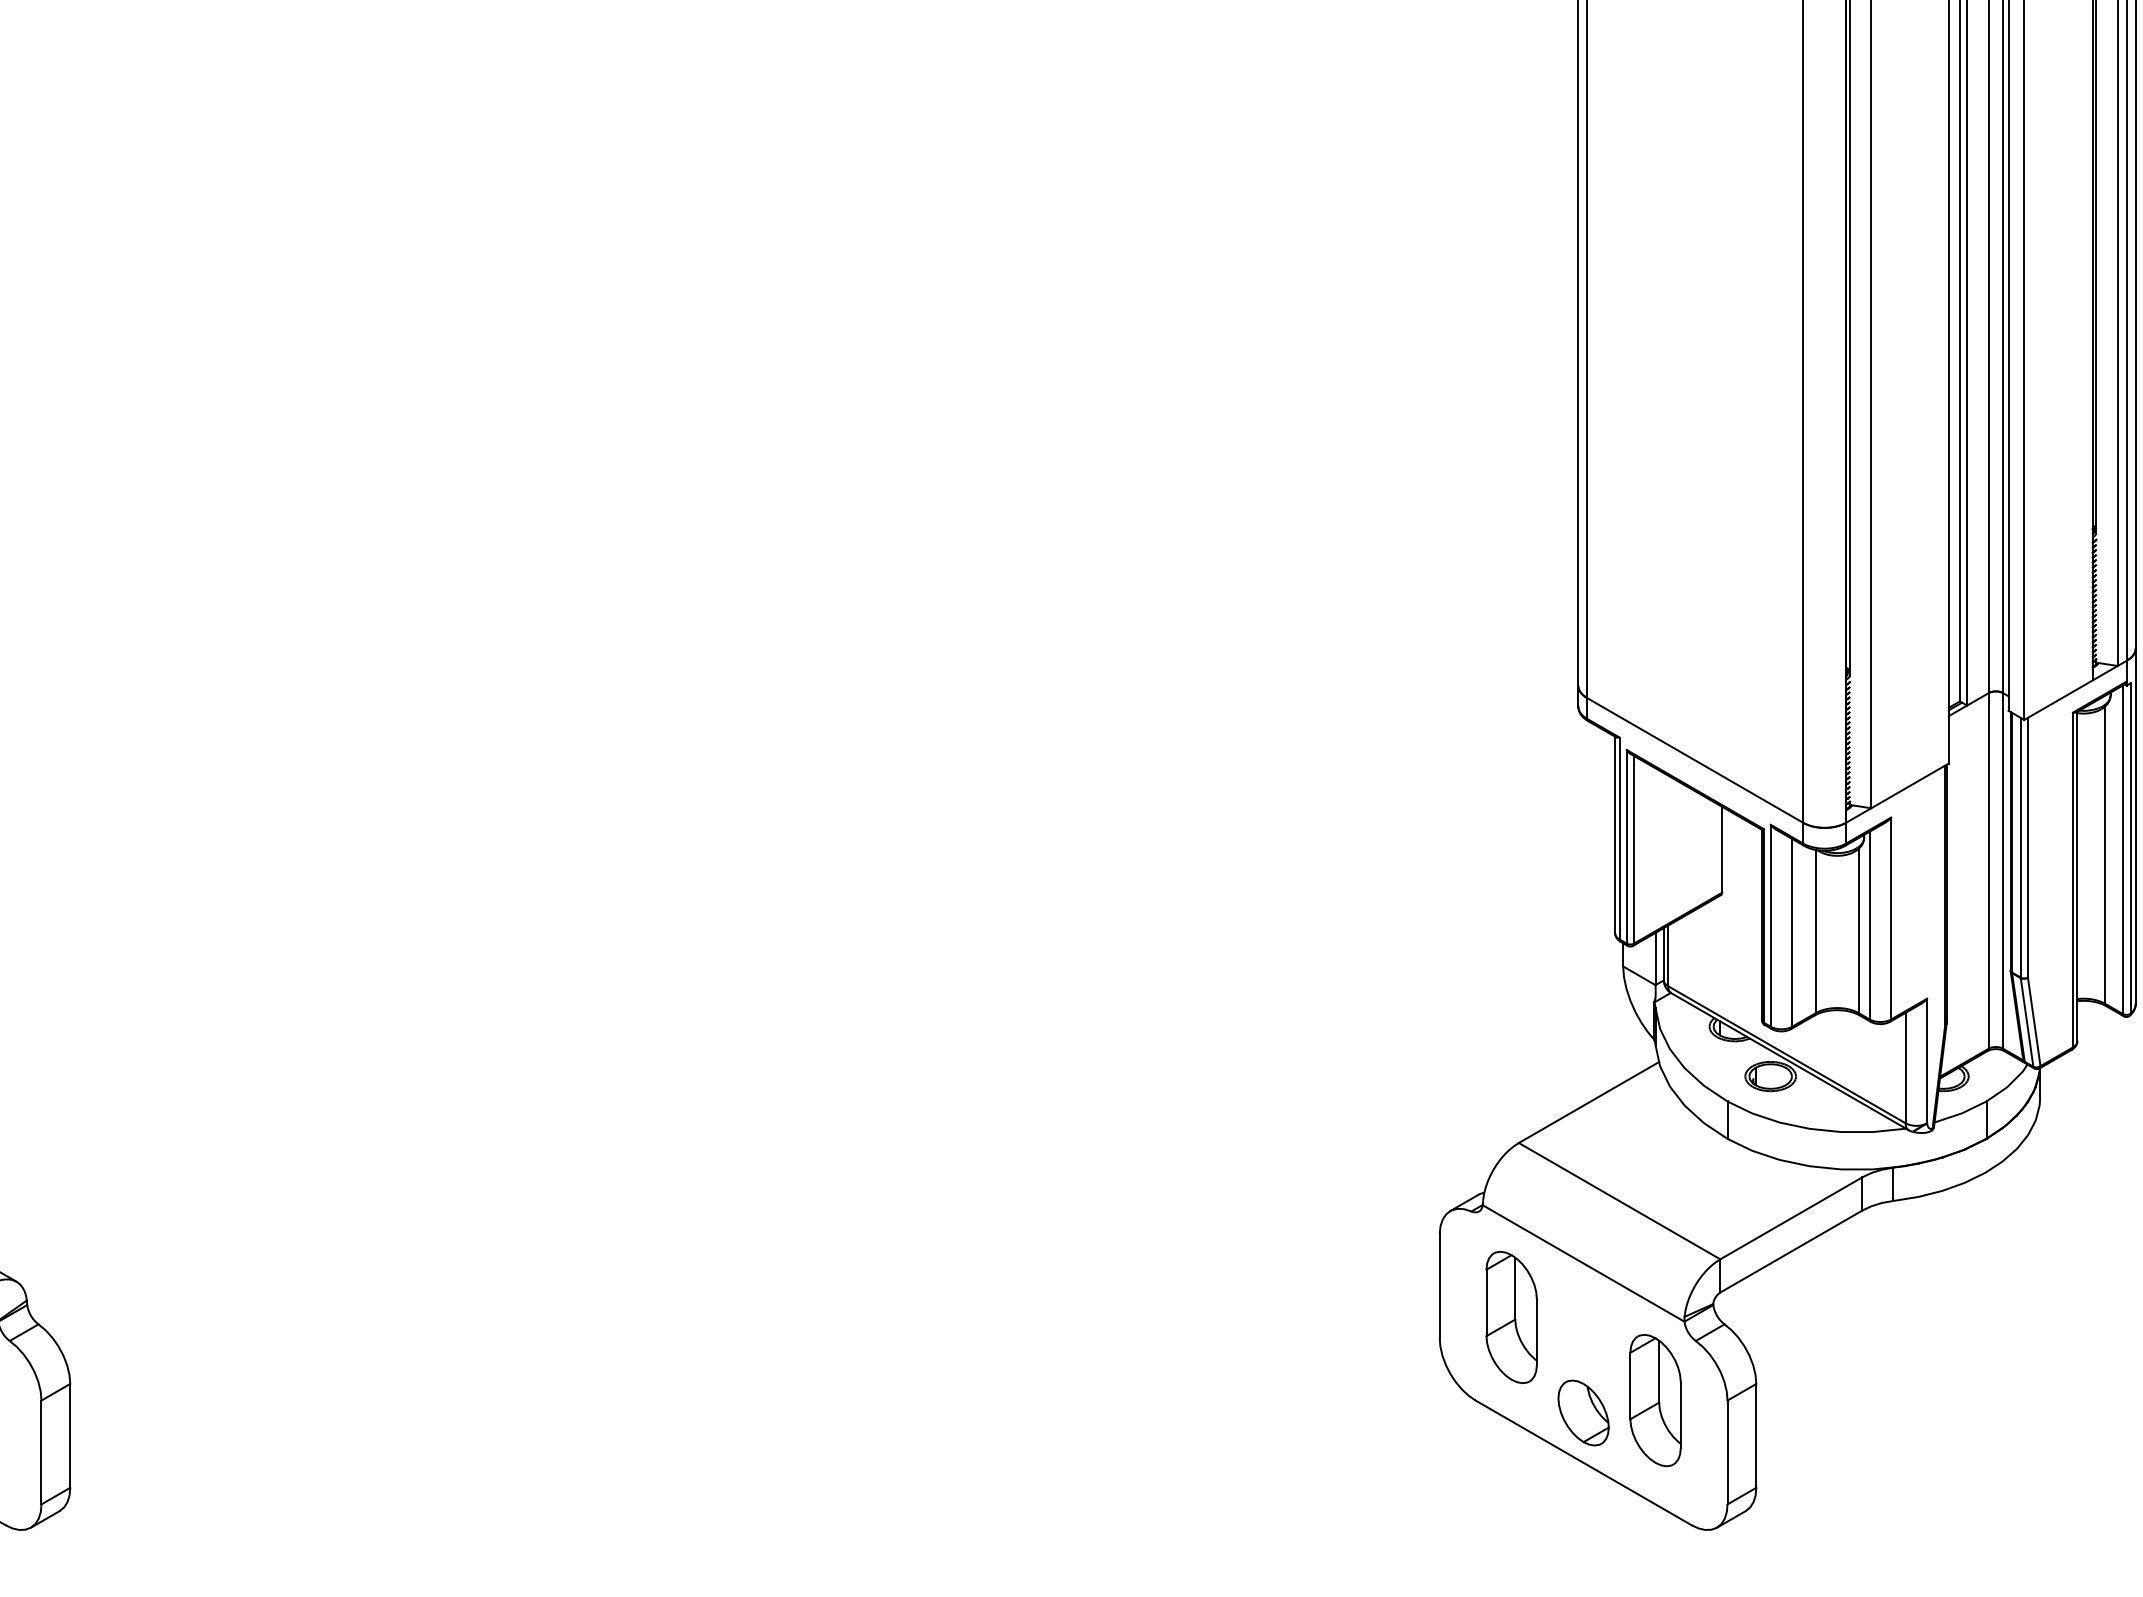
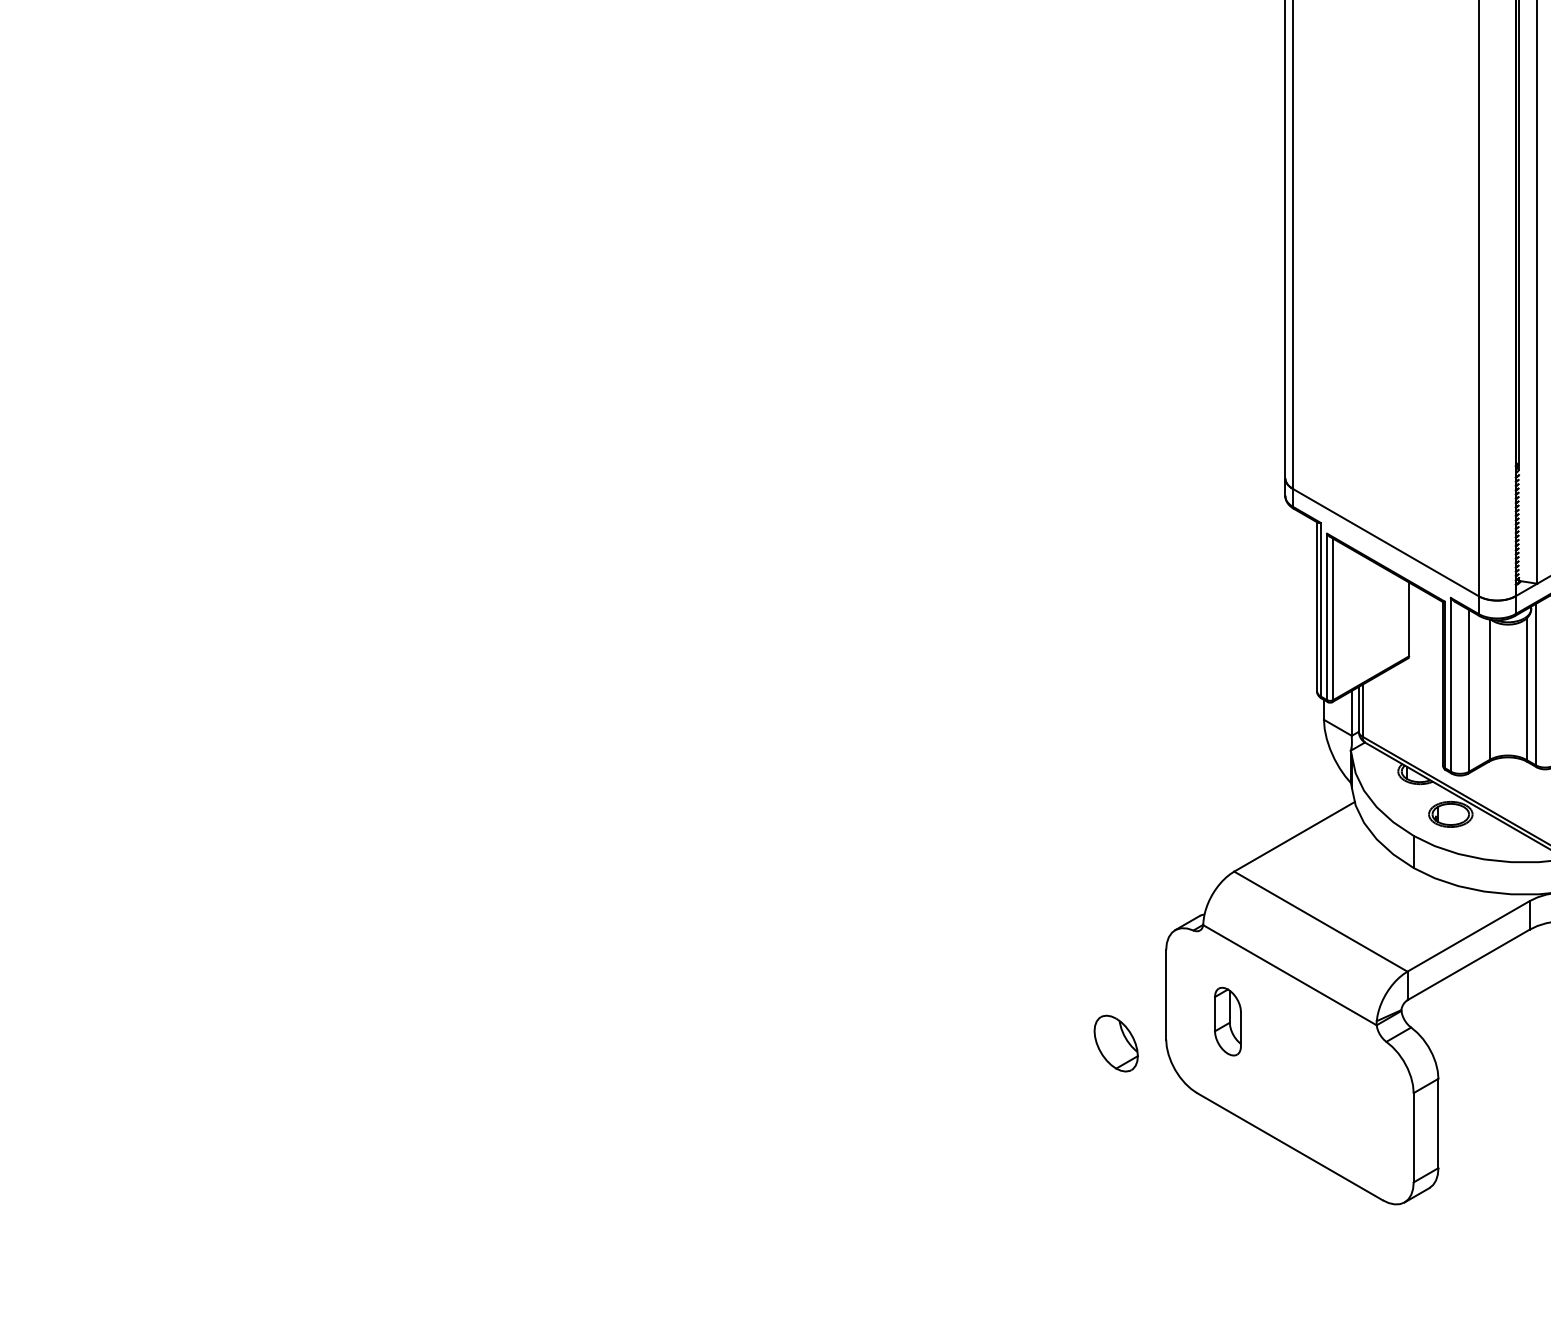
part: (1511, 1317) -> (1227, 1021), size x0.6
part: (1655, 1400) -> (1351, 1093), removed
part: (1583, 1412) -> (1116, 1043), moved

